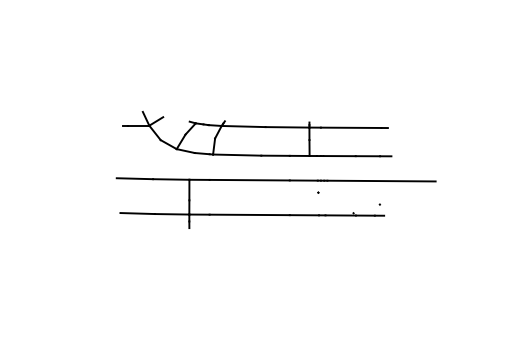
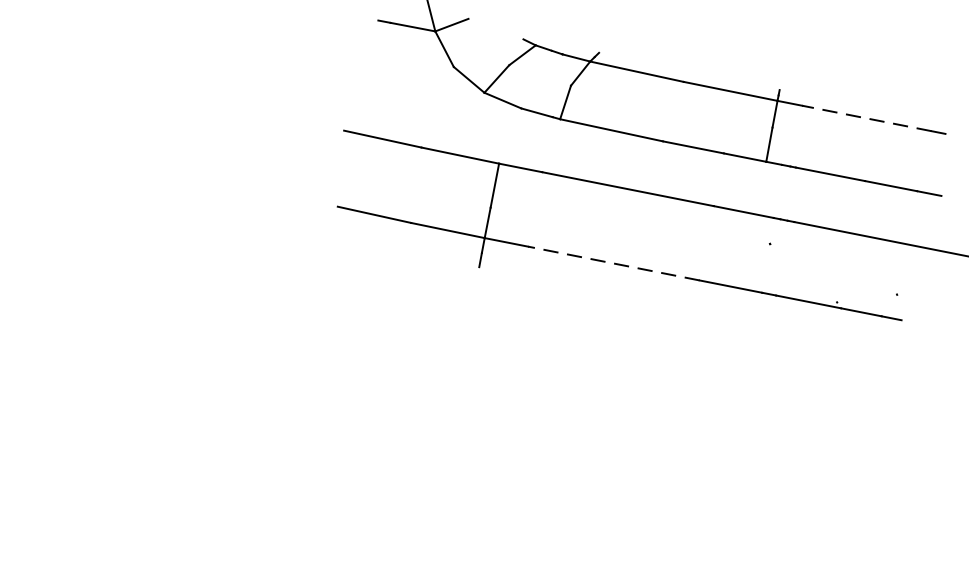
line: (350, 127) -> (865, 117), solid -> dashed
line: (249, 214) -> (613, 262), solid -> dashed

